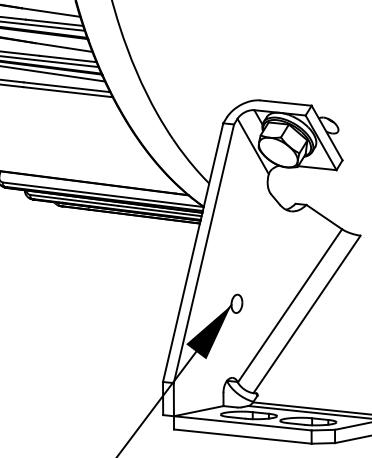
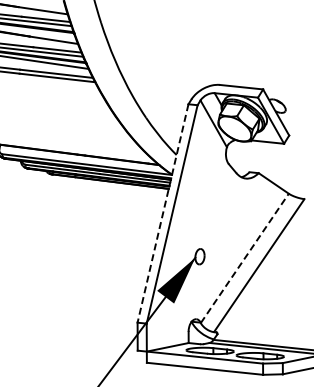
line: (192, 252) -> (162, 213), solid -> dashed
line: (290, 304) -> (245, 257), solid -> dashed

